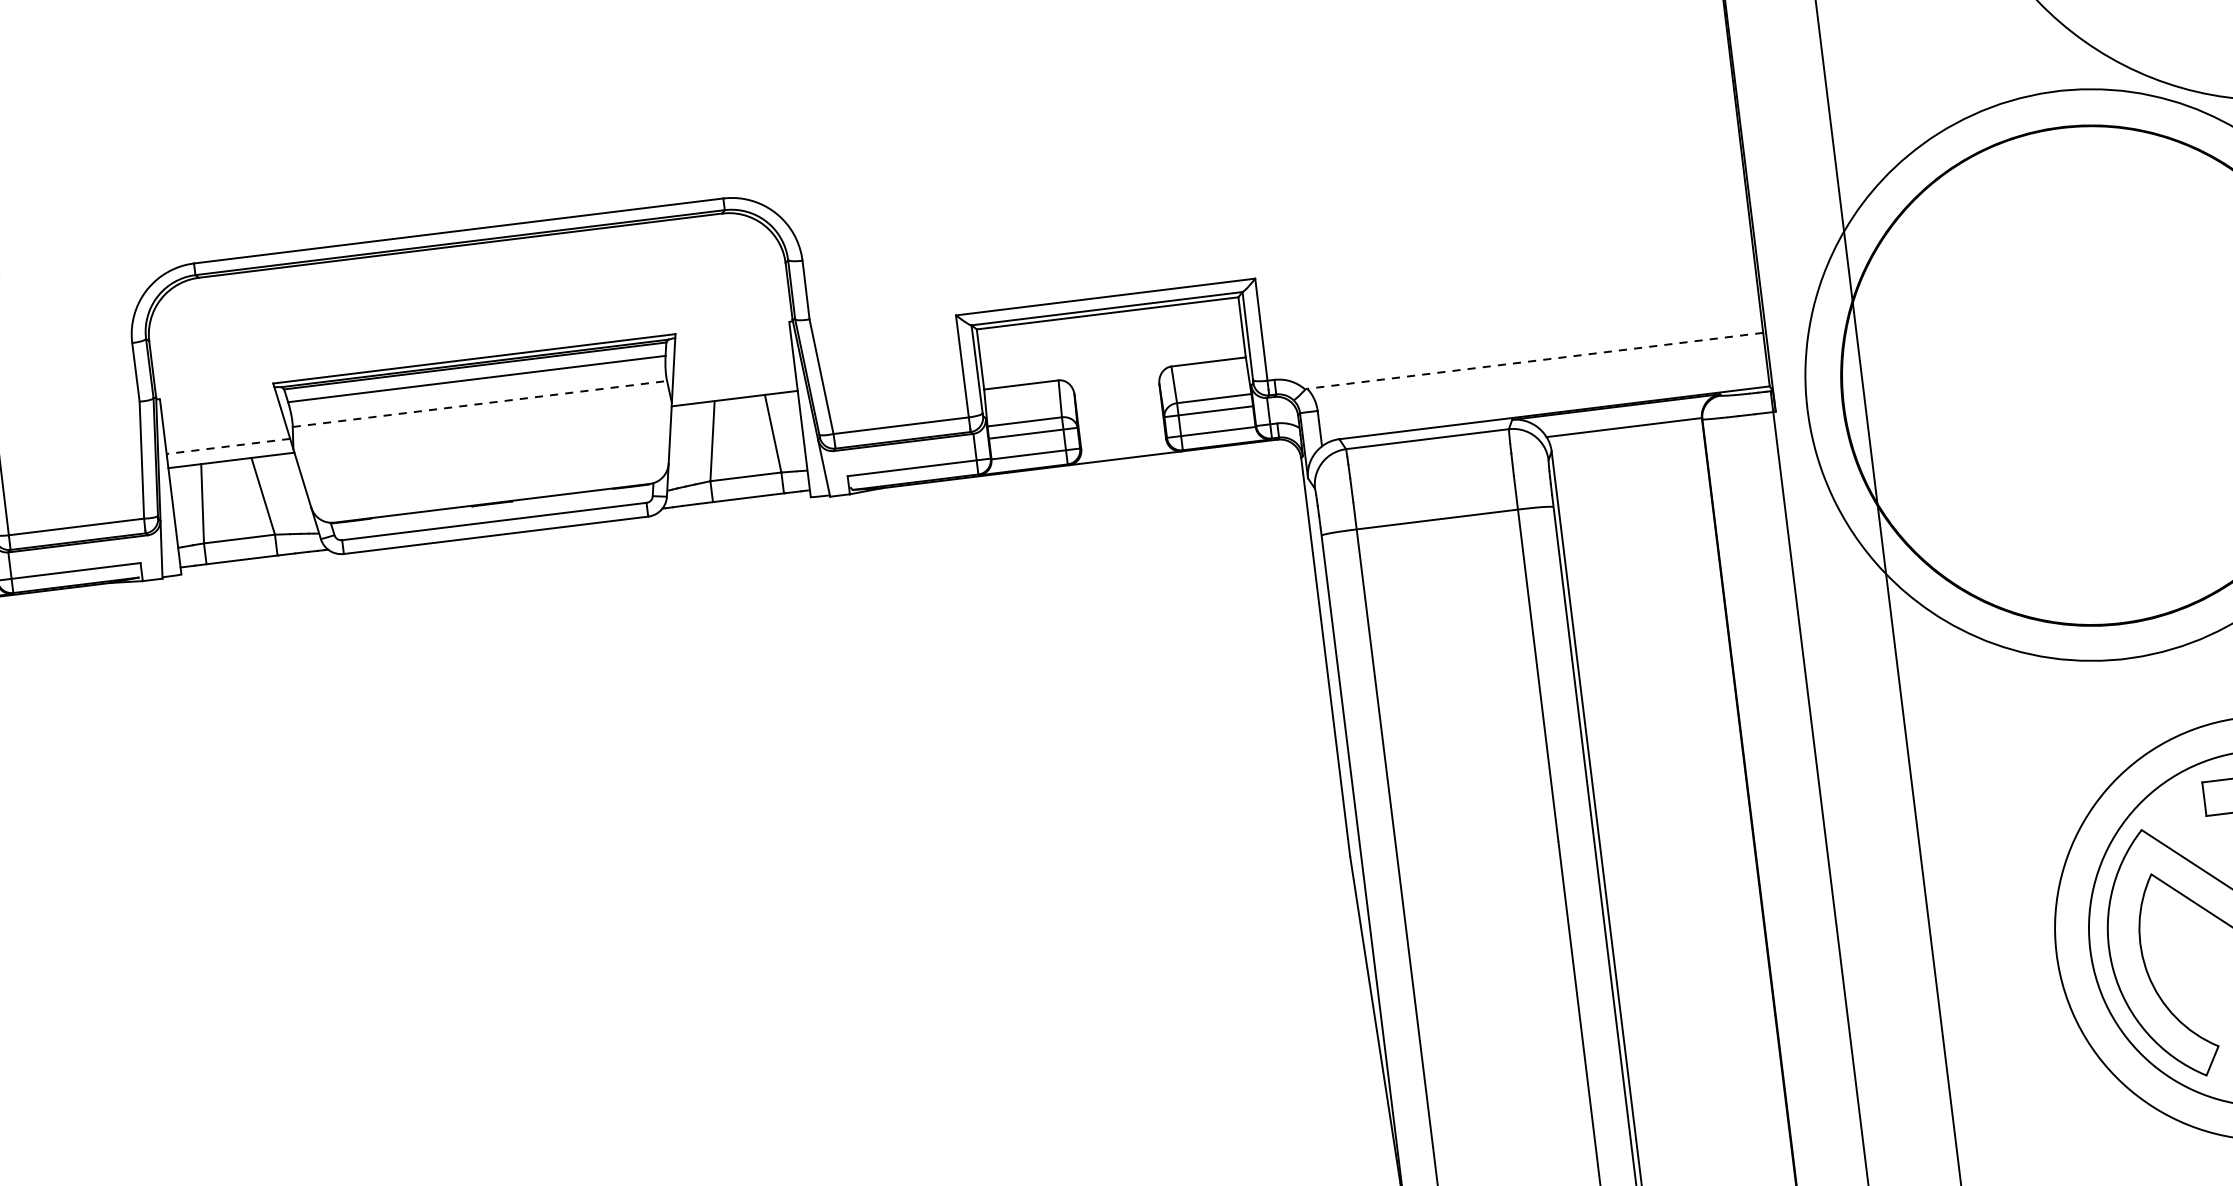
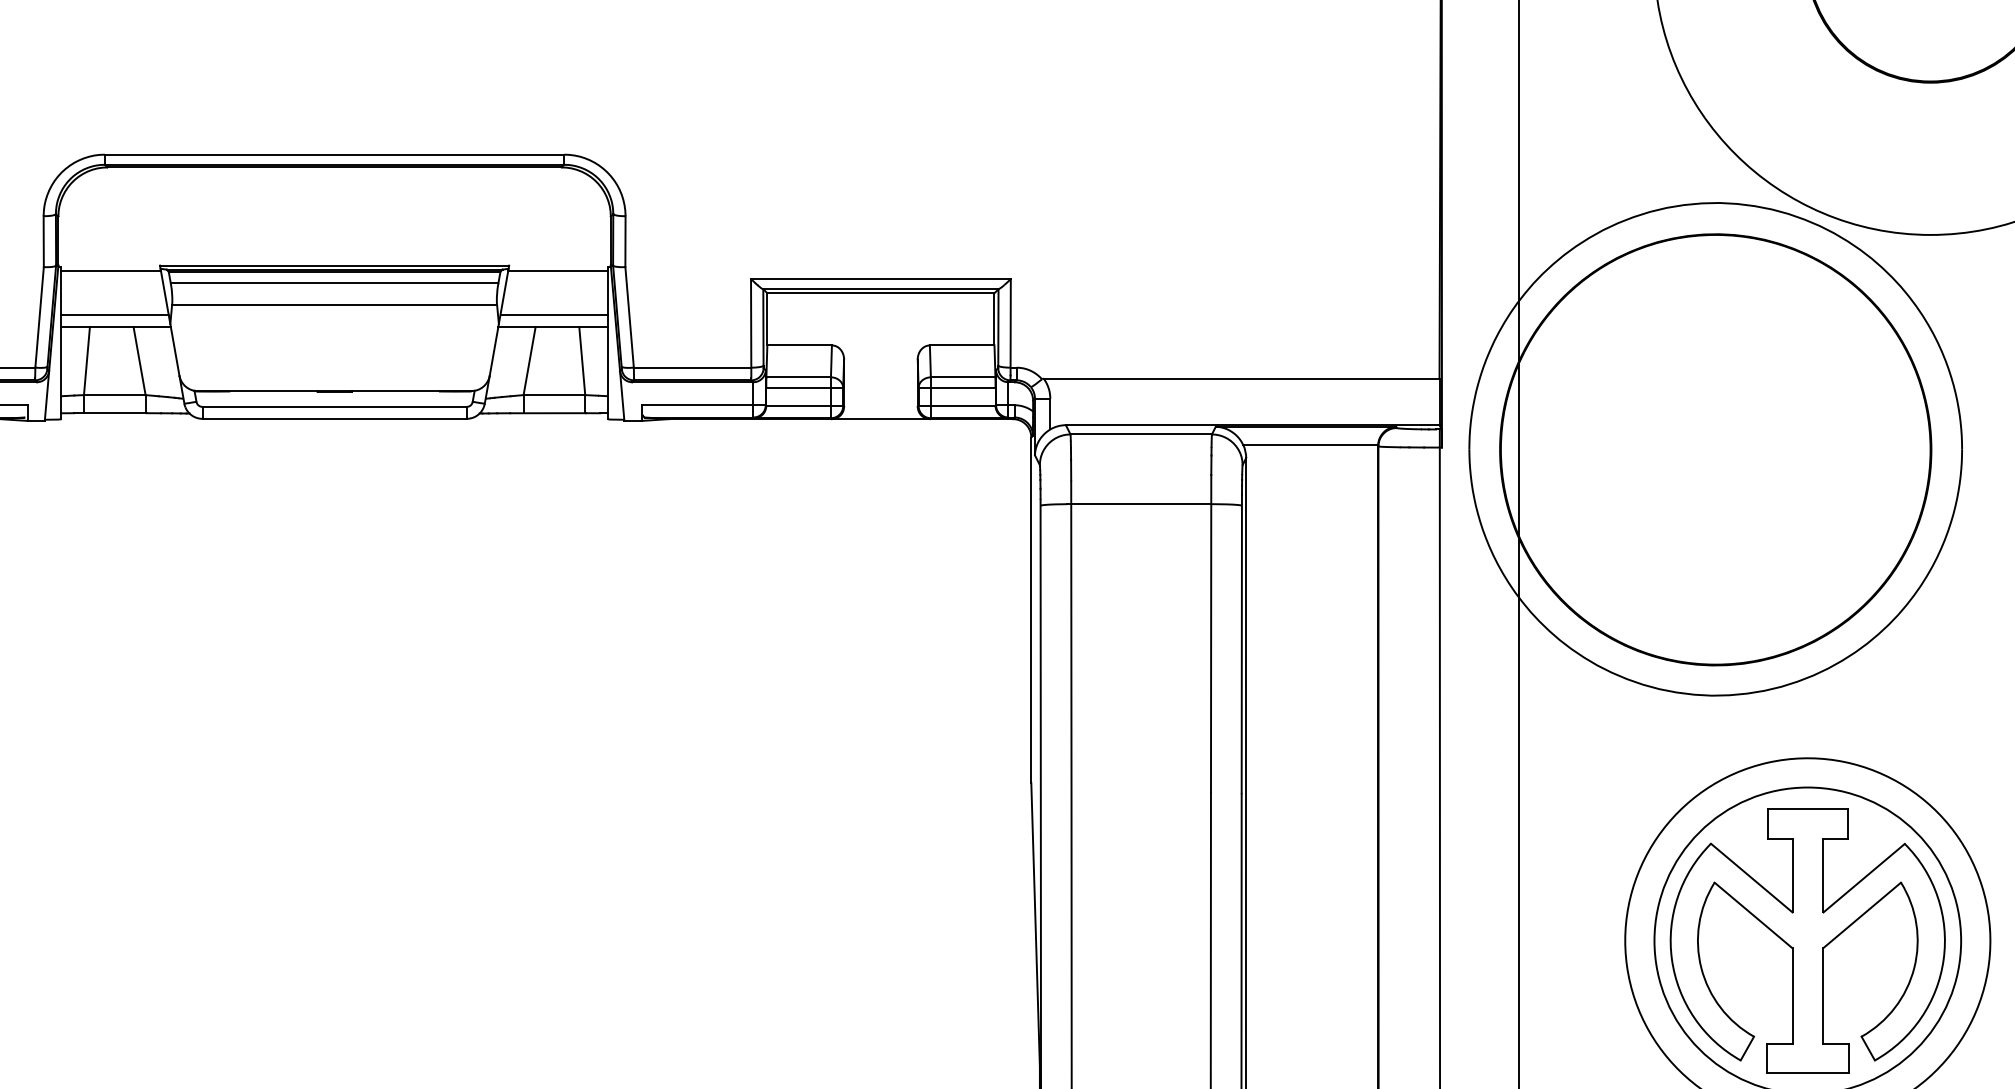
line: (731, 334) -> (557, 271), added
line: (1535, 360) -> (1241, 378), dashed -> solid
line: (733, 384) -> (553, 314), added
line: (218, 397) -> (111, 271), added
line: (480, 403) -> (335, 304), dashed -> solid
line: (228, 446) -> (115, 314), dashed -> solid

